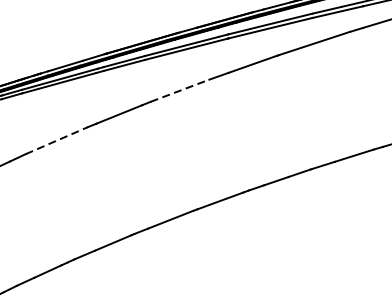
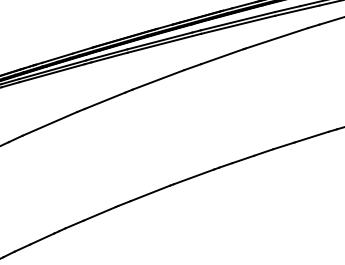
line: (180, 90) -> (158, 79), dashed -> solid
line: (56, 140) -> (49, 123), dashed -> solid

